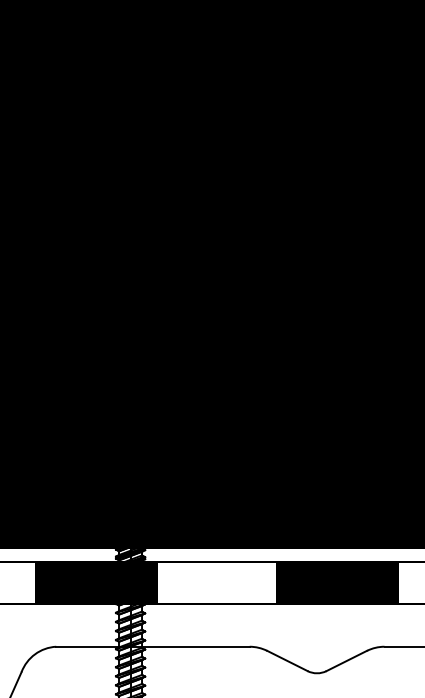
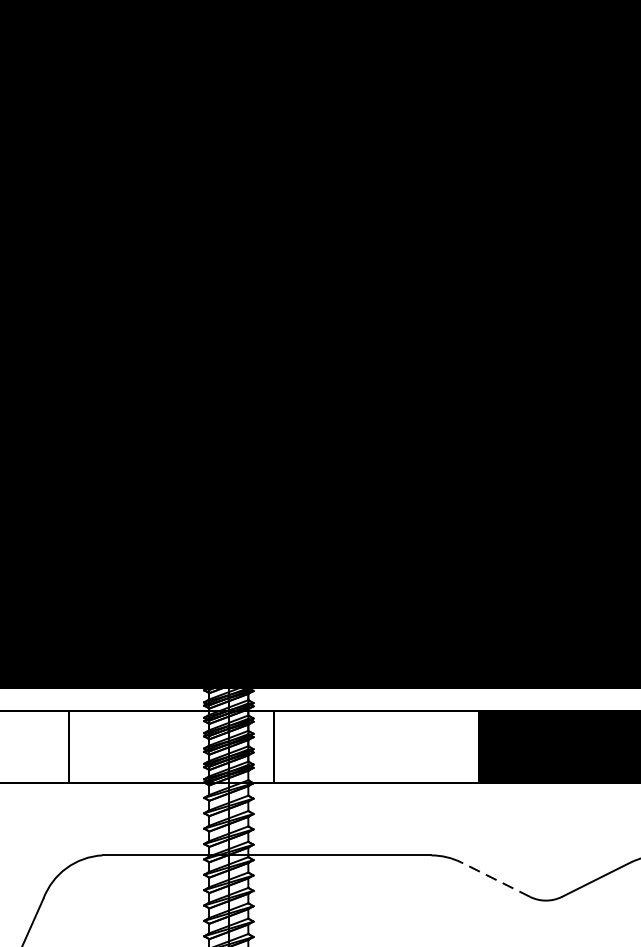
fill: (96, 583) -> (170, 747), removed
line: (287, 660) -> (495, 878), solid -> dashed

